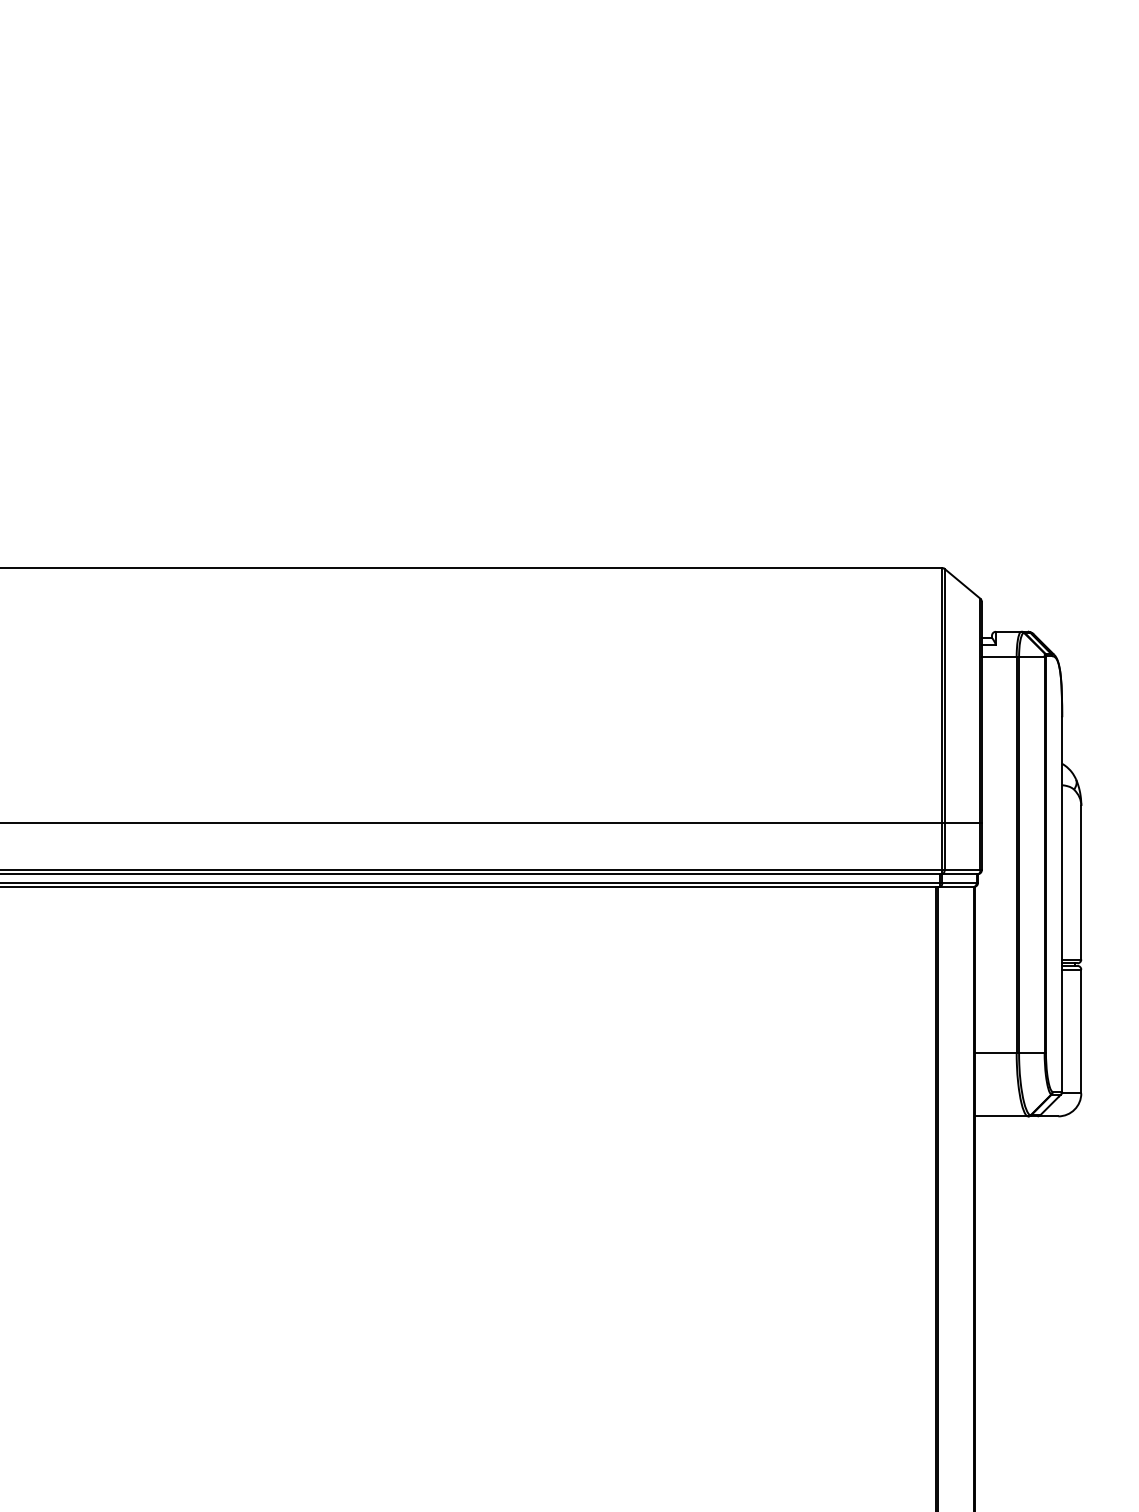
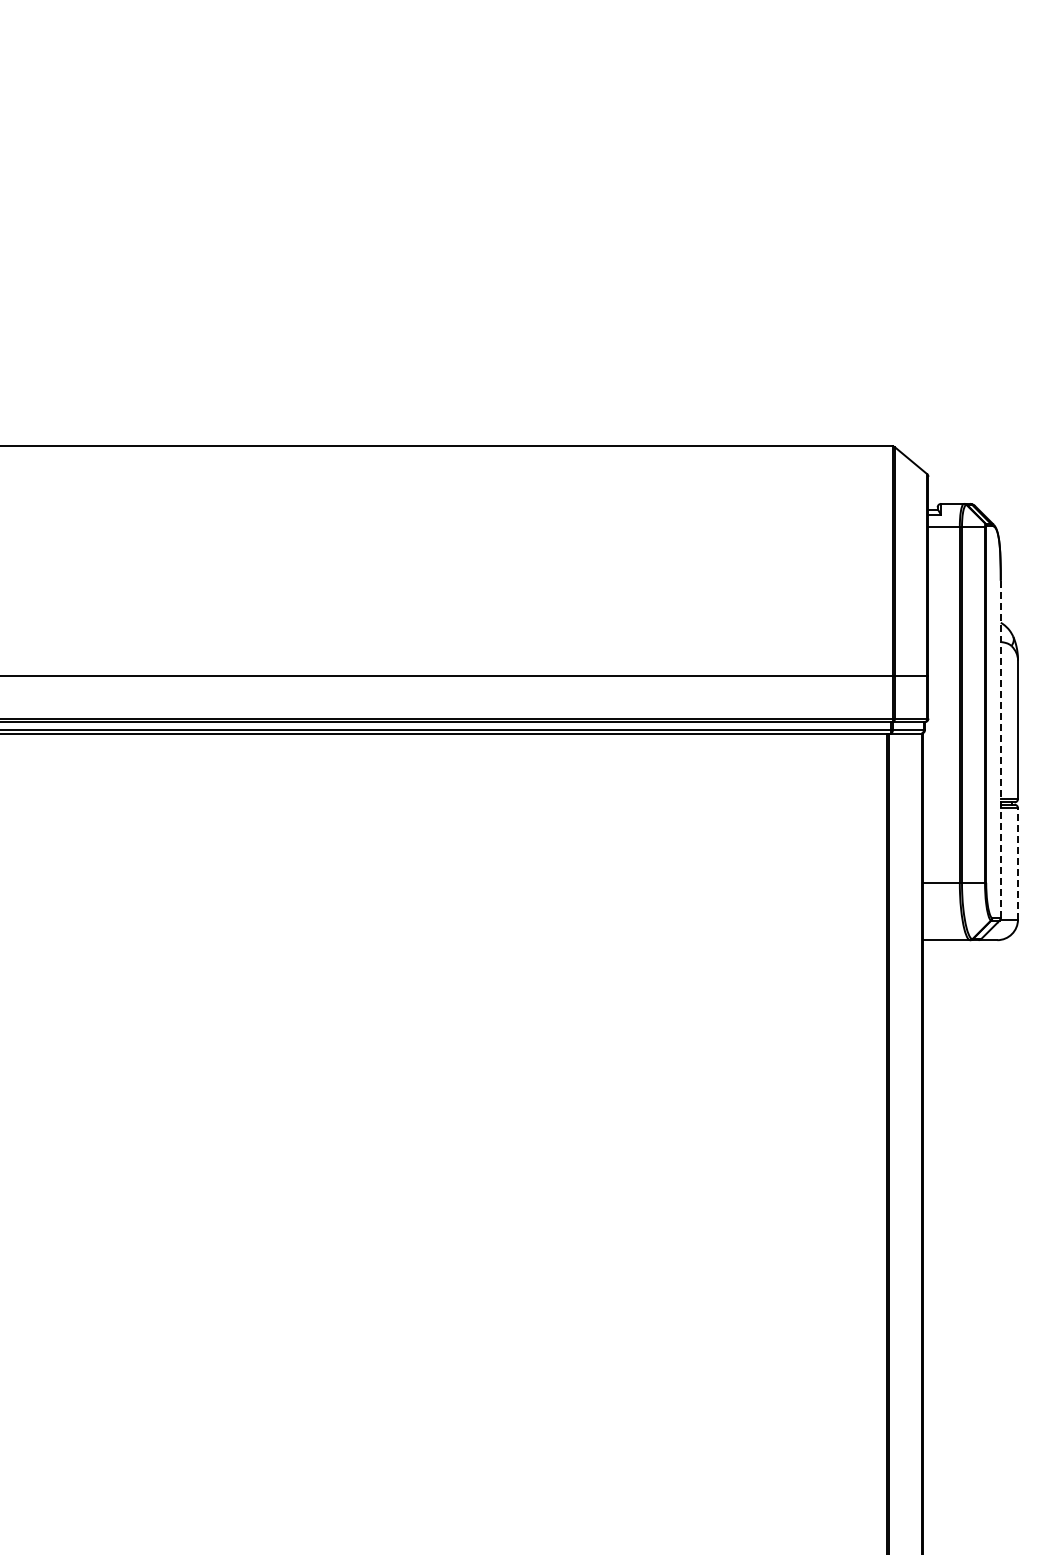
line: (1061, 904) -> (1000, 749), solid -> dashed
line: (1081, 1031) -> (1018, 863), solid -> dashed

